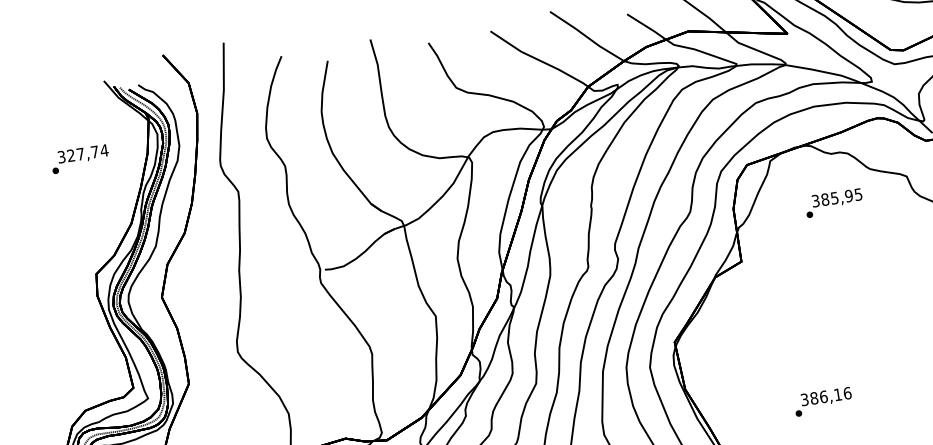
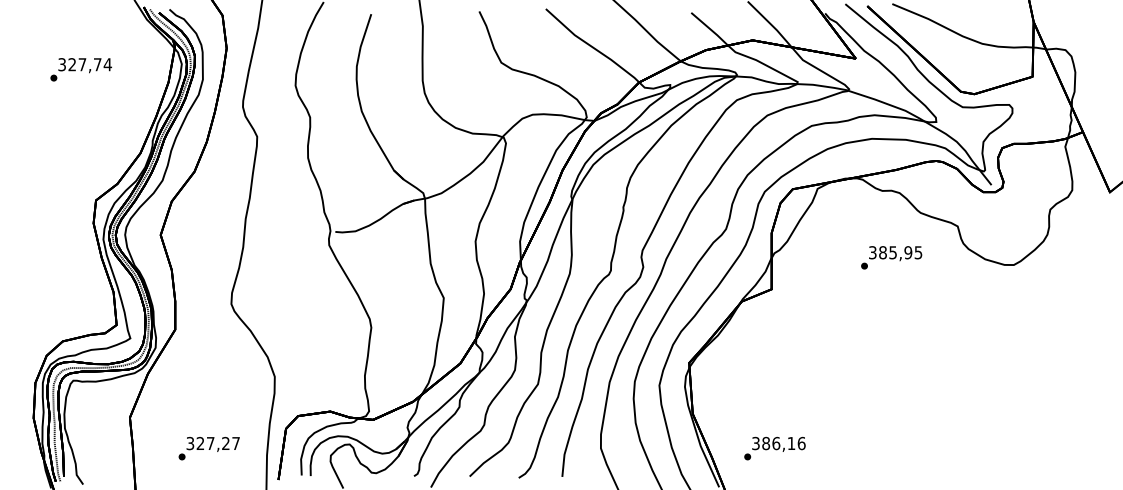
text: (79, 159) -> (80, 69), moved
text: (833, 202) -> (891, 257), moved
text: (822, 401) -> (774, 448), moved

